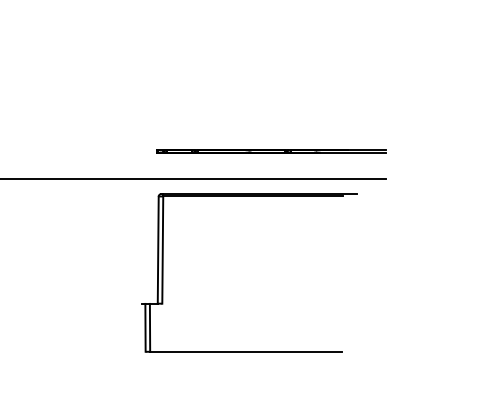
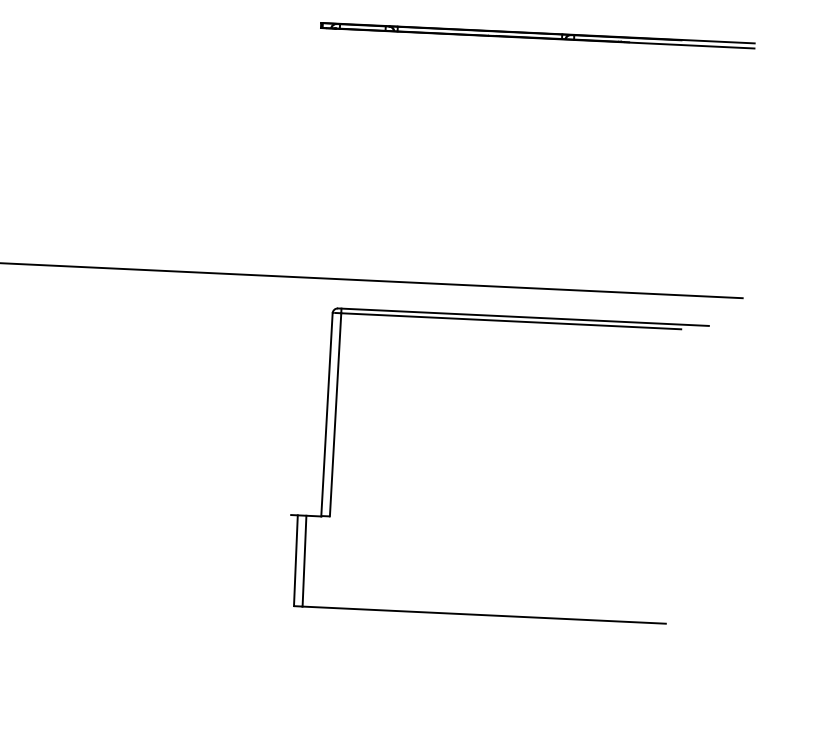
line: (271, 150) -> (537, 33), moved
part: (249, 196) -> (504, 321), moved

